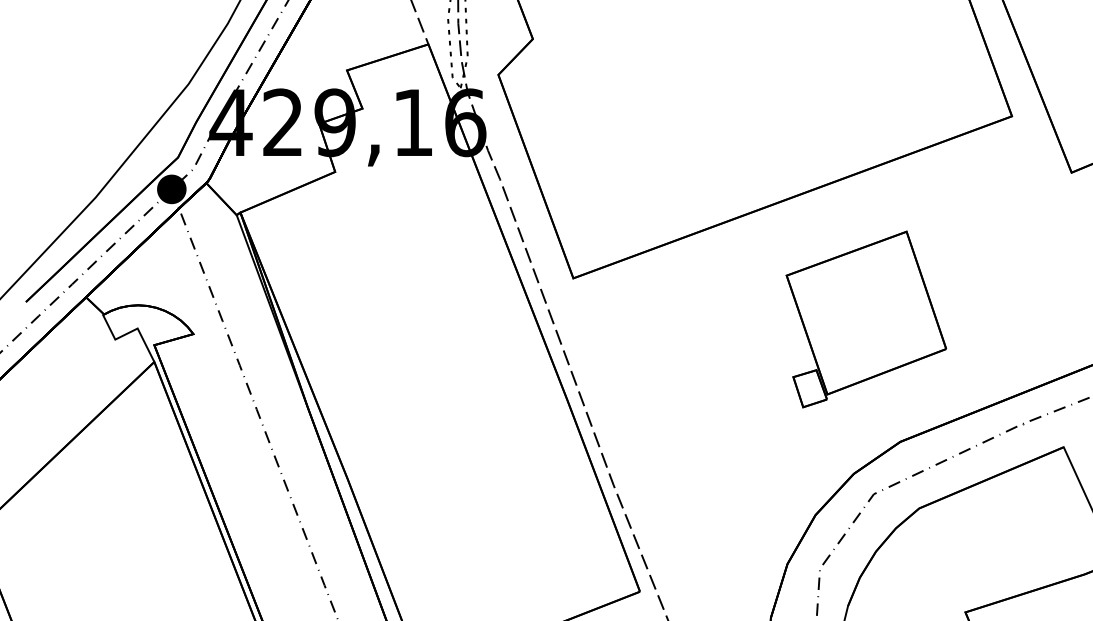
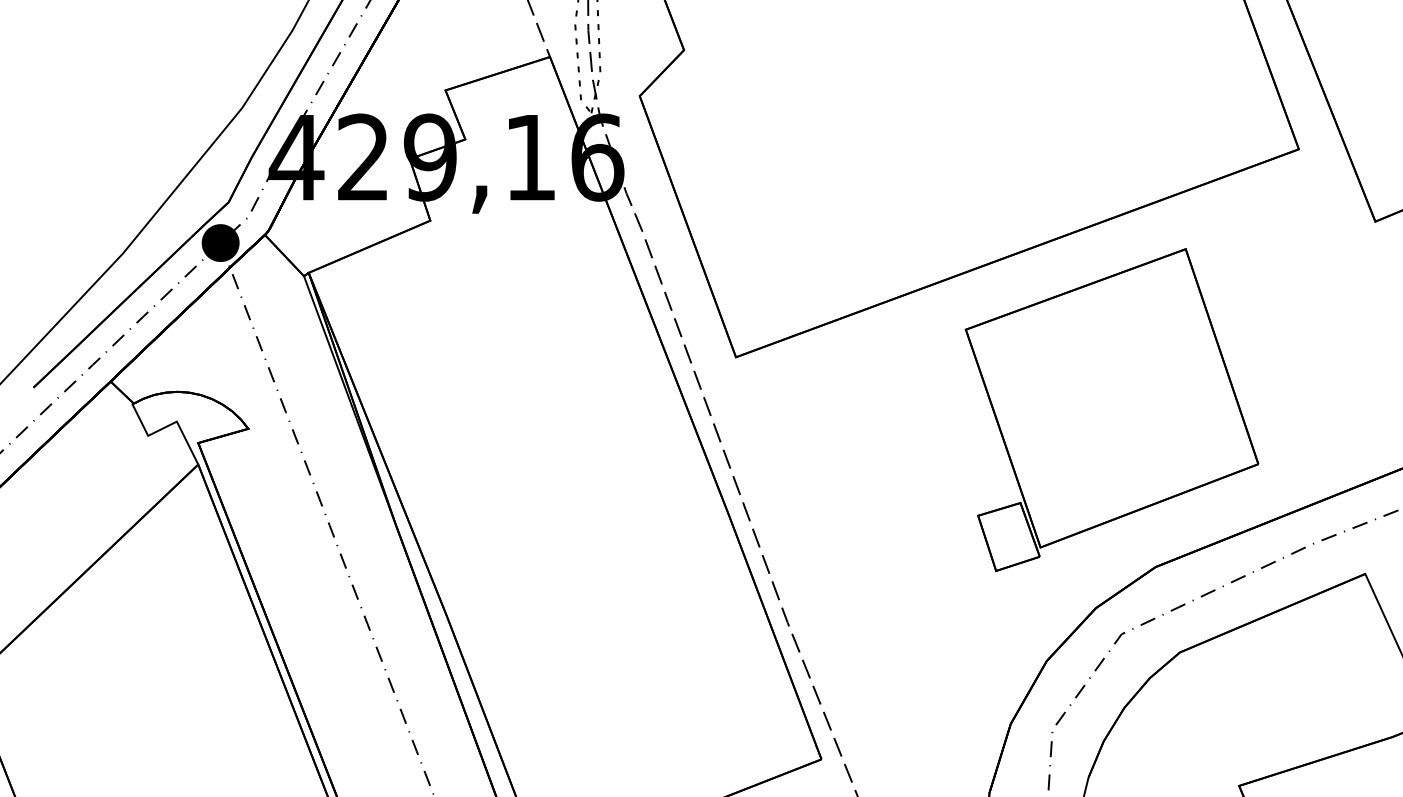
part: (866, 319) -> (1112, 410), size x1.43

